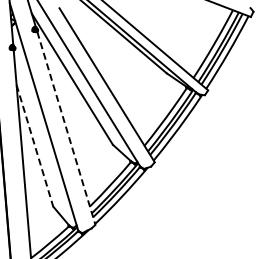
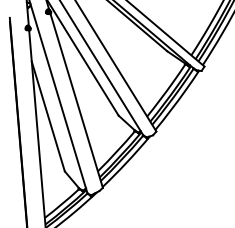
line: (66, 128) -> (76, 100), dashed -> solid
line: (35, 146) -> (48, 117), dashed -> solid

